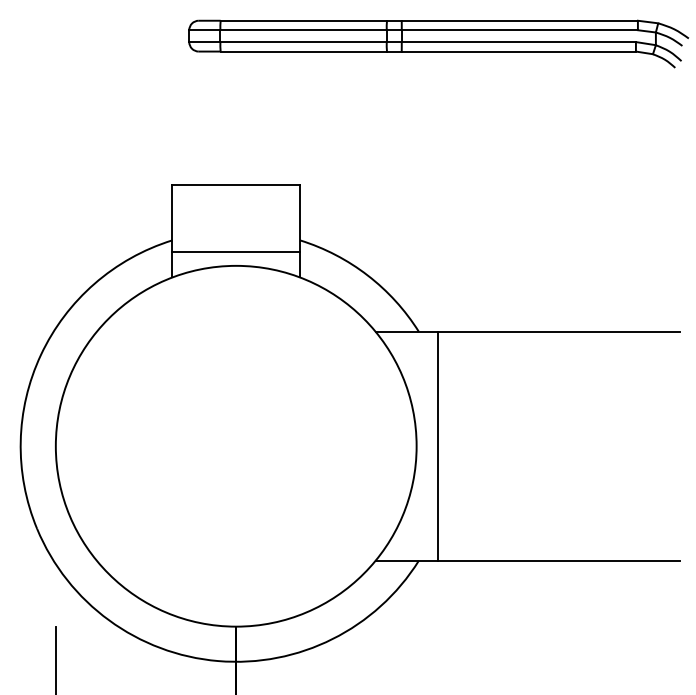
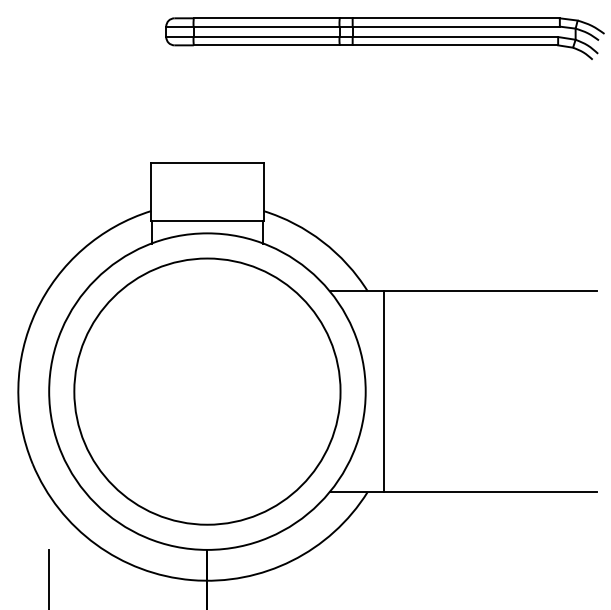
circle: (236, 446) -> (207, 391), added

